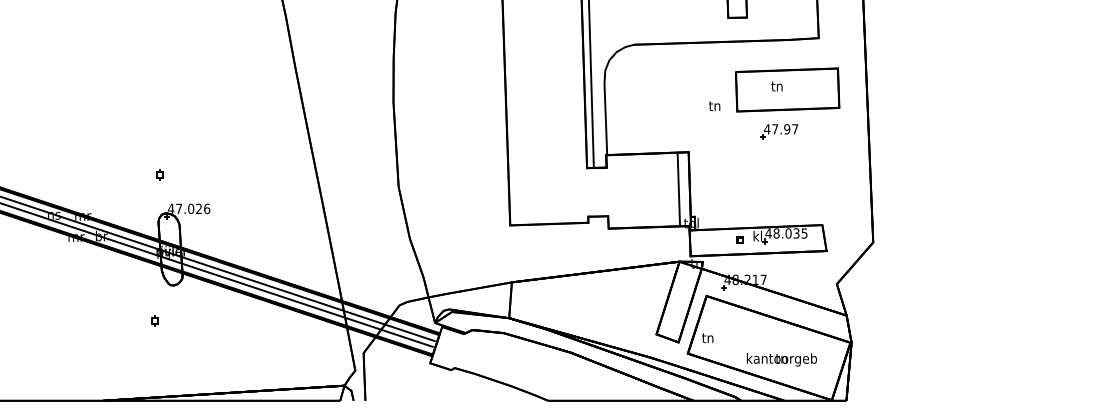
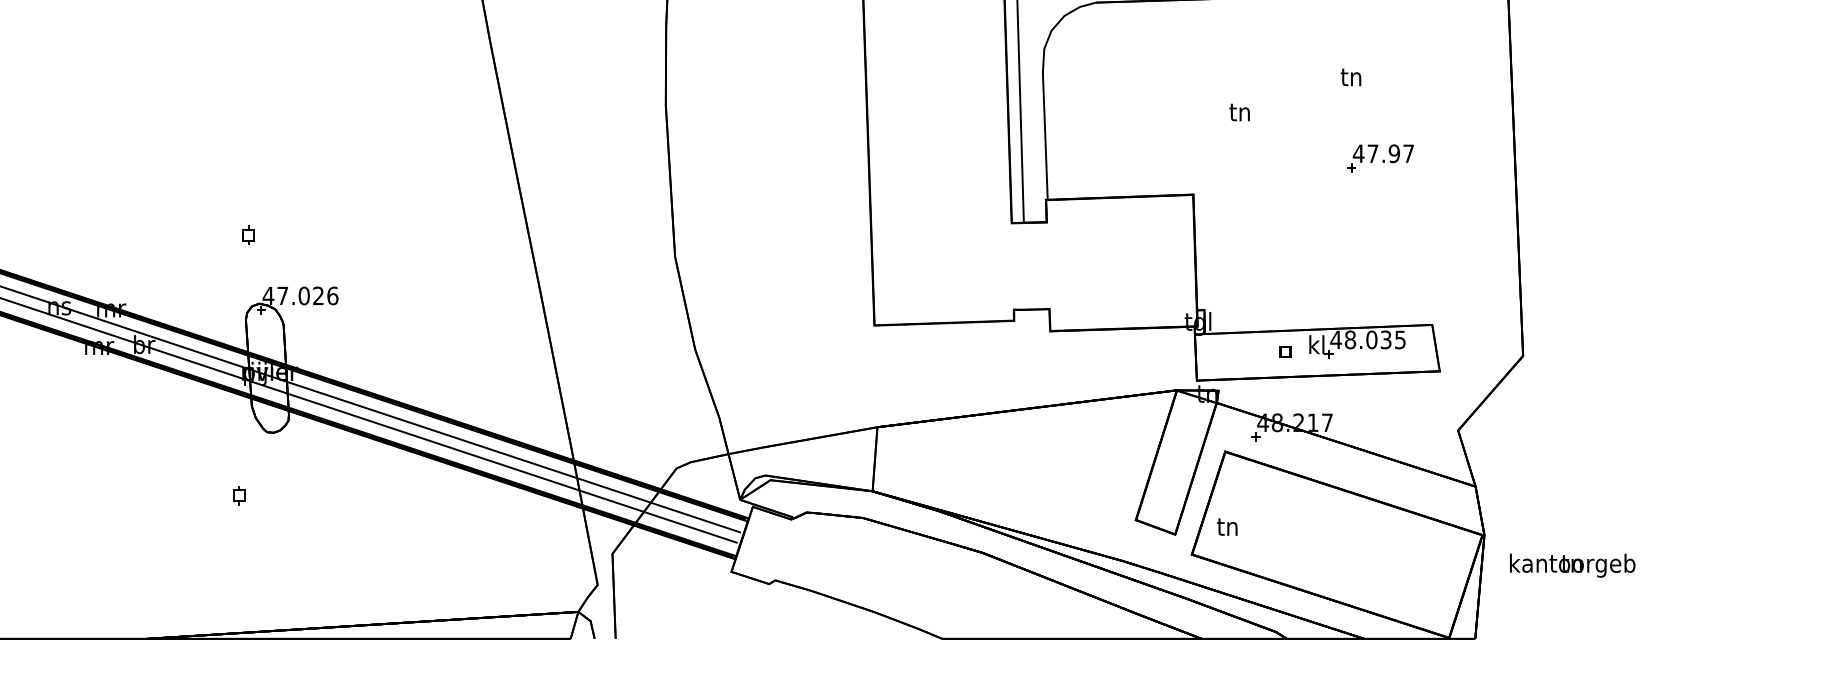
part: (787, 89) -> (1369, 82), removed
part: (779, 131) -> (1380, 157), moved
line: (678, 189) -> (1175, 261), removed
text: (781, 359) -> (1571, 565), moved

